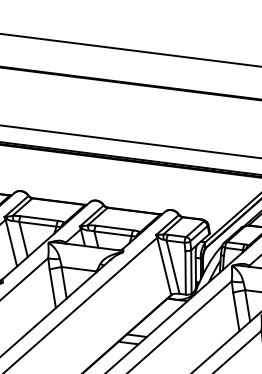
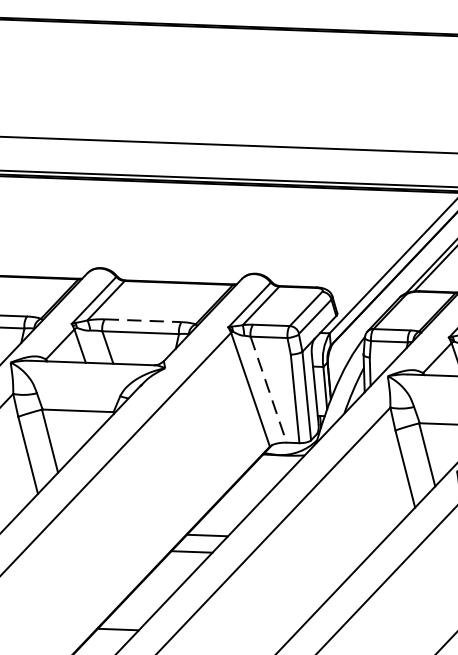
line: (114, 228) -> (142, 321), solid -> dashed
line: (173, 267) -> (269, 390), solid -> dashed

